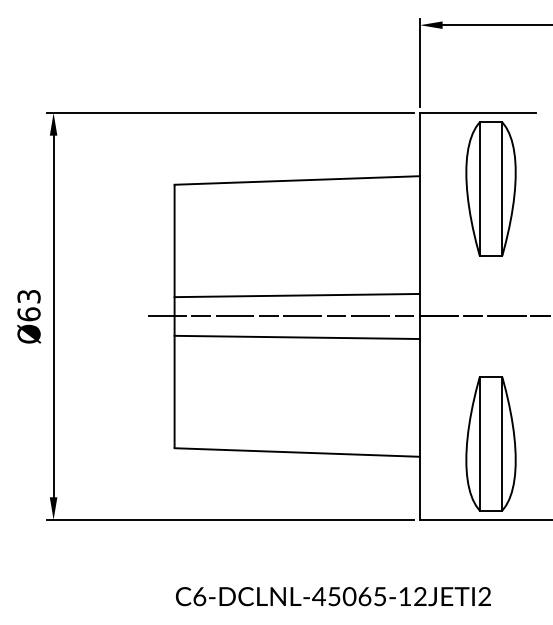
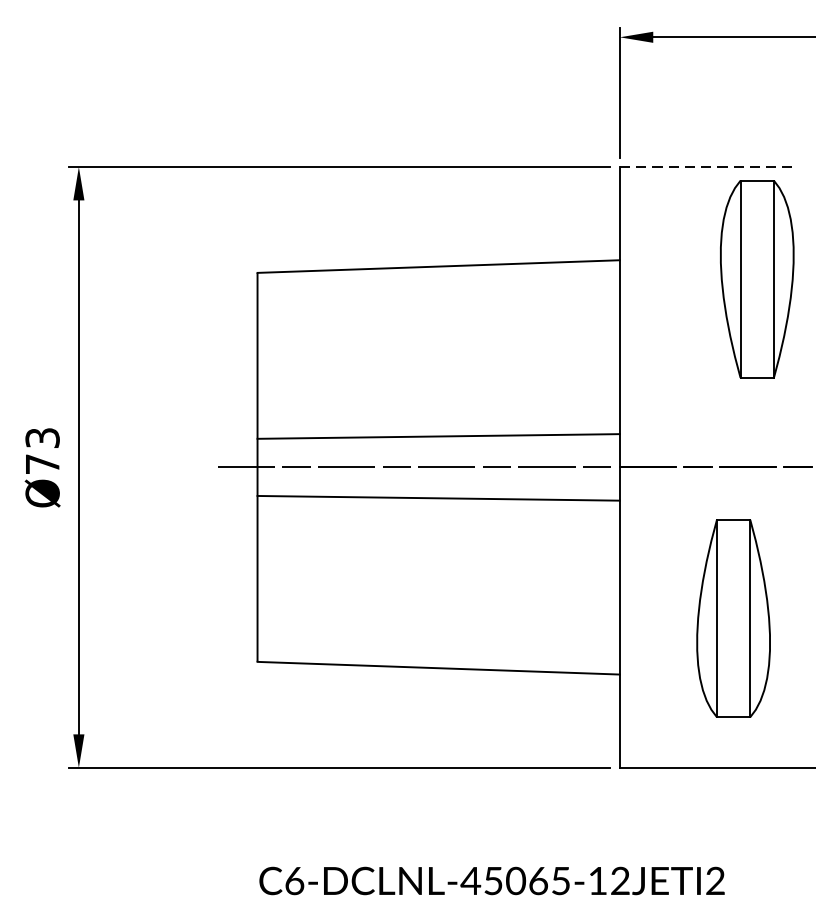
line: (478, 113) -> (706, 167), solid -> dashed
part: (490, 188) -> (756, 278), moved
text: (28, 314) -> (41, 464), Ø63 -> Ø73
part: (490, 443) -> (732, 618), moved

